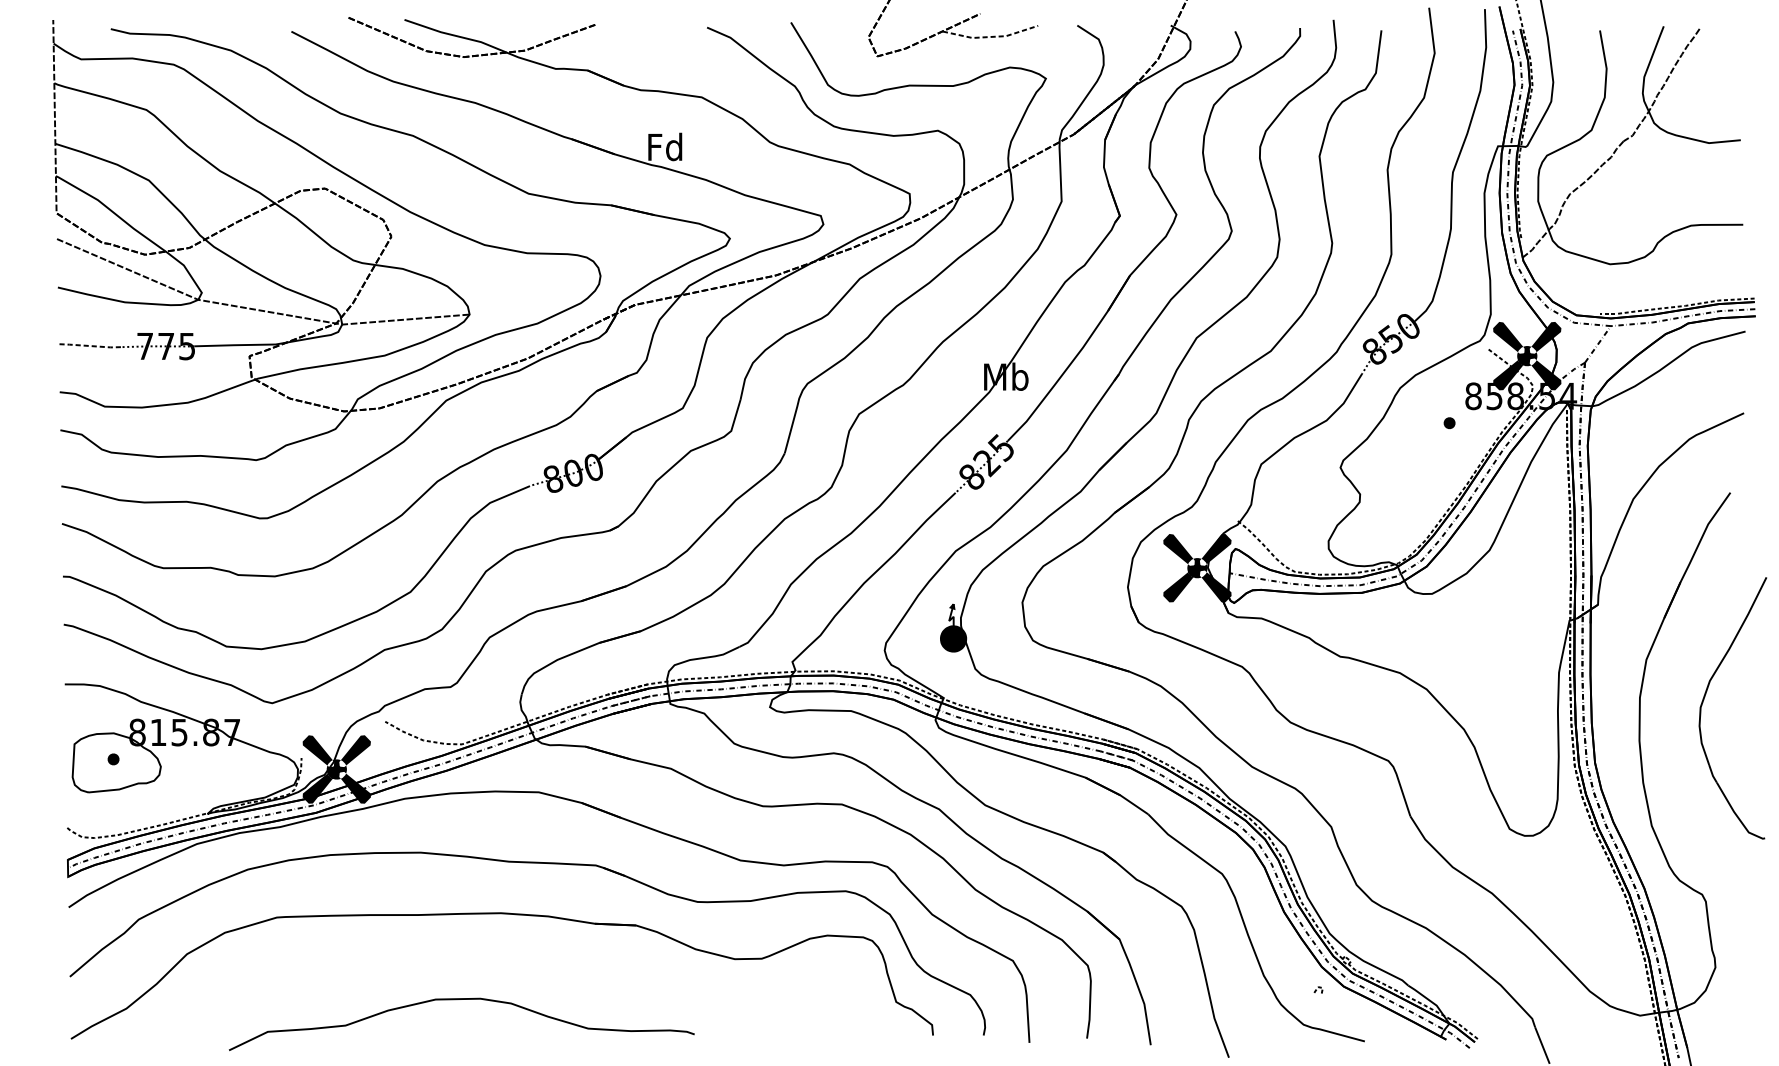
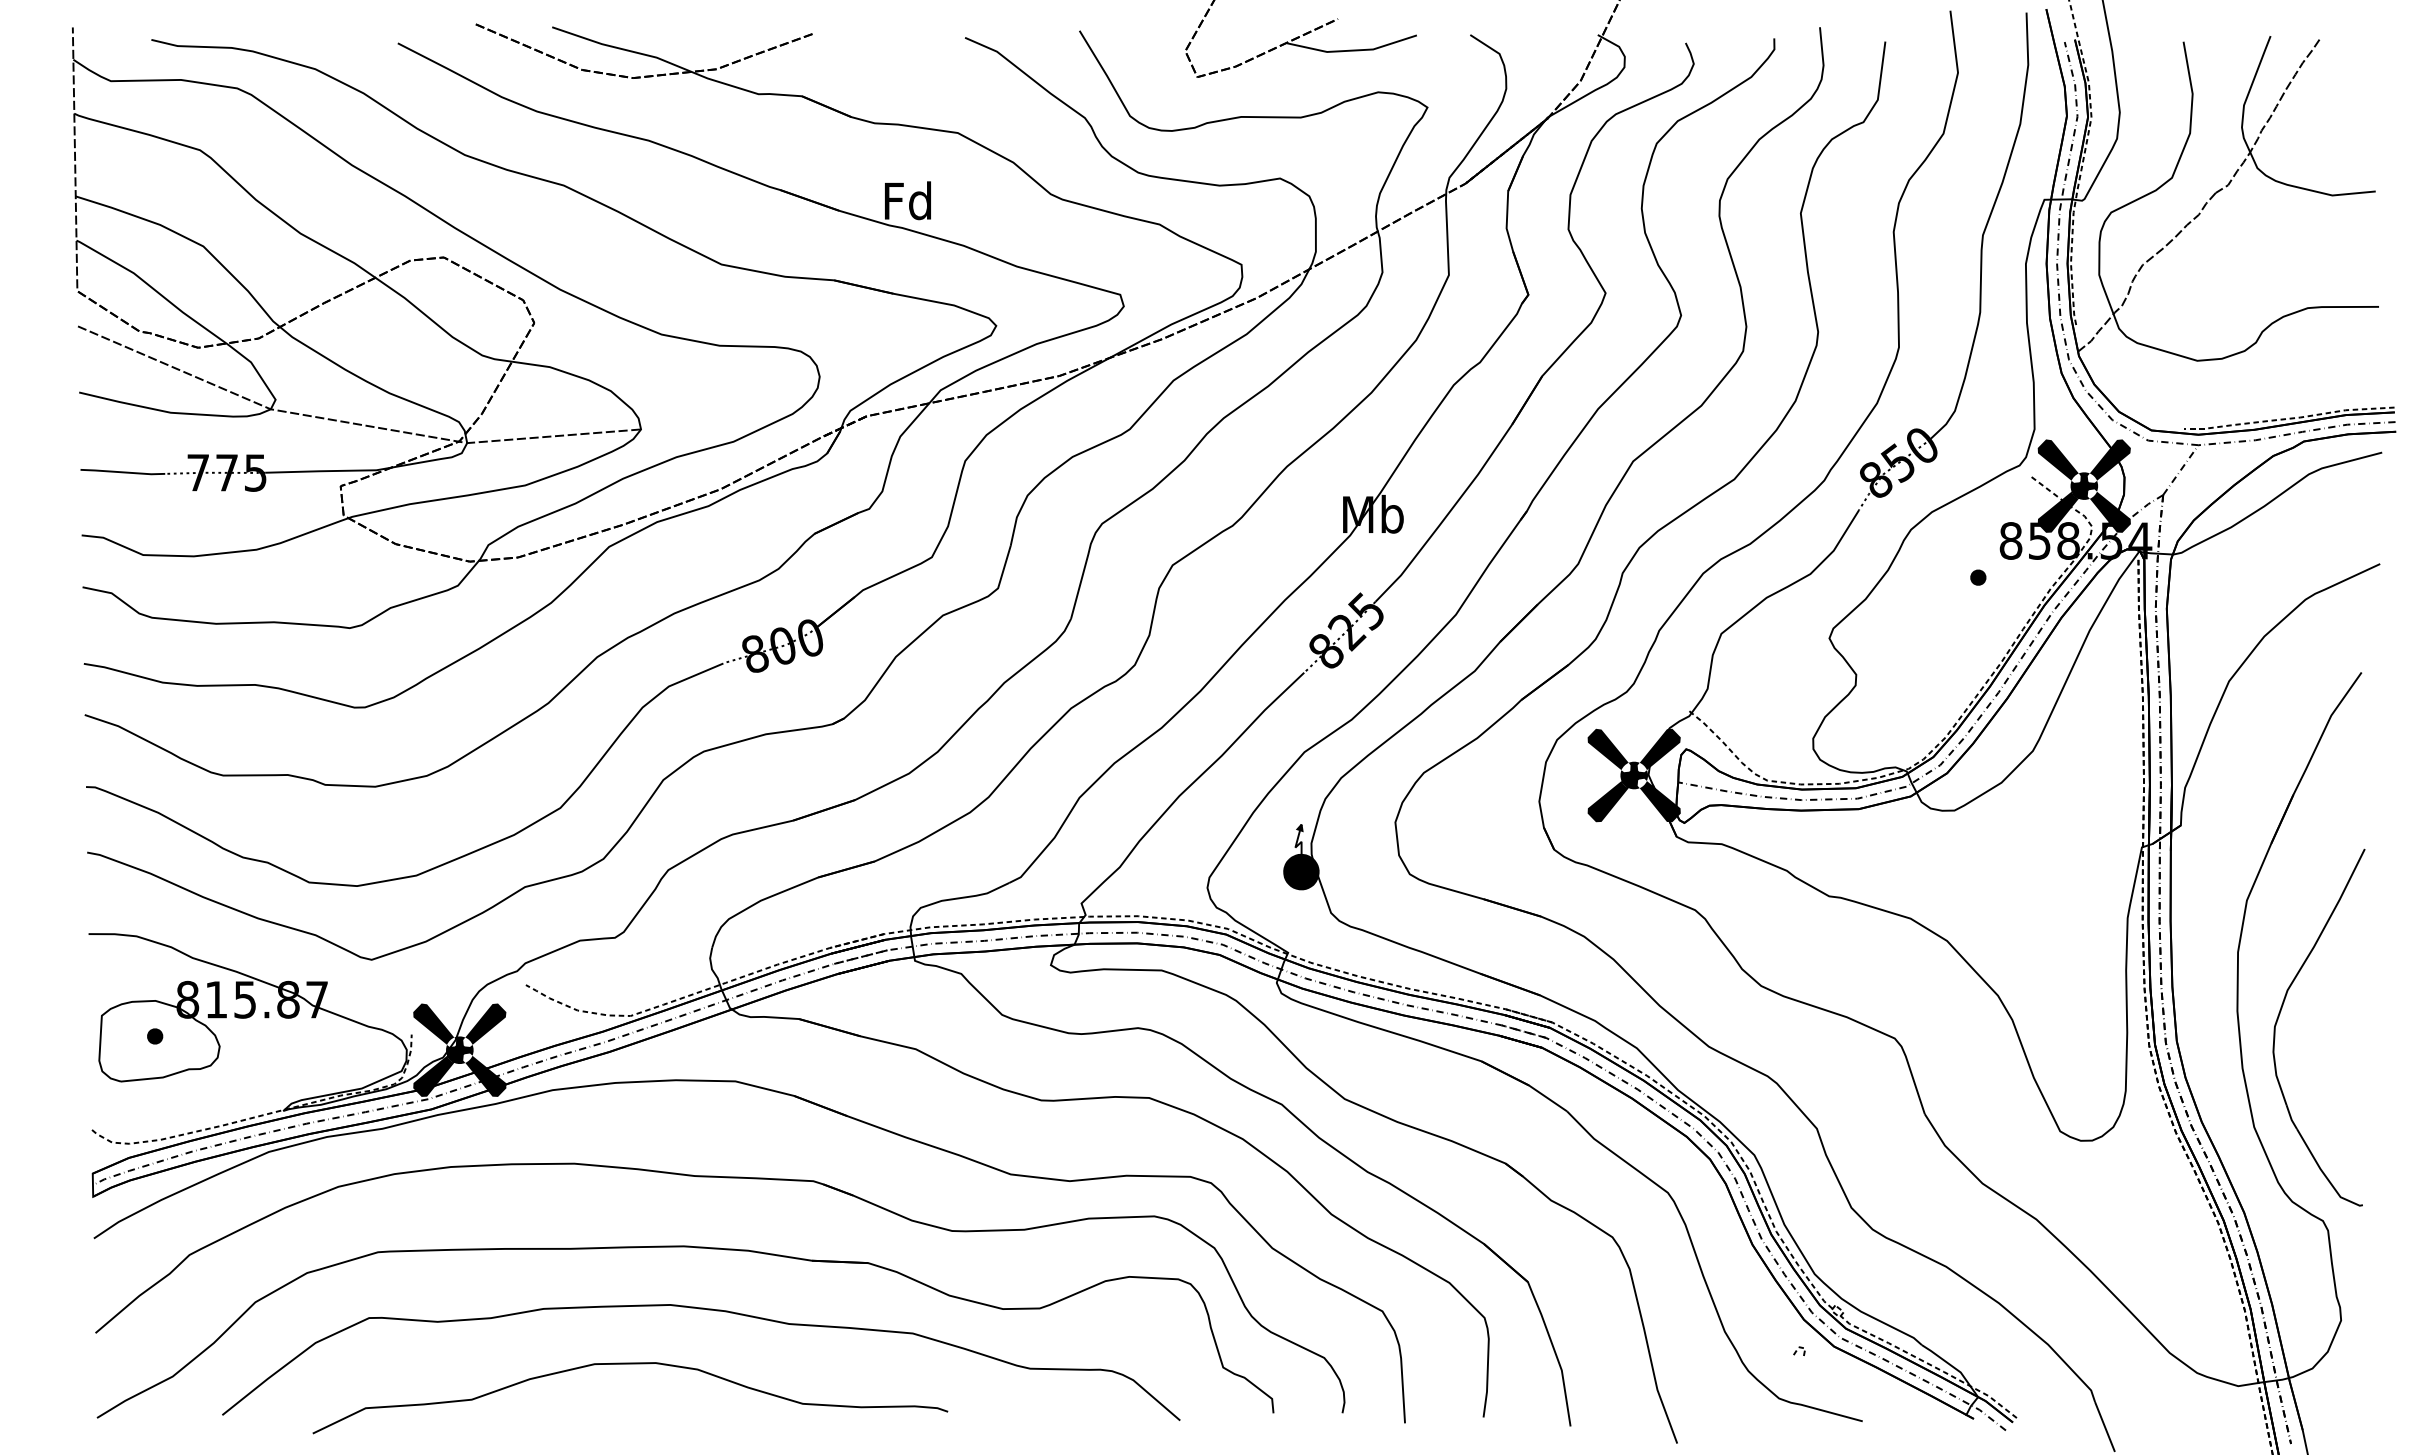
line: (990, 36) -> (1352, 50), dashed -> solid
line: (89, 346) -> (122, 472), dashed -> solid
part: (1704, 698) -> (2280, 1014), moved
curve: (518, 960) -> (707, 1310), added

